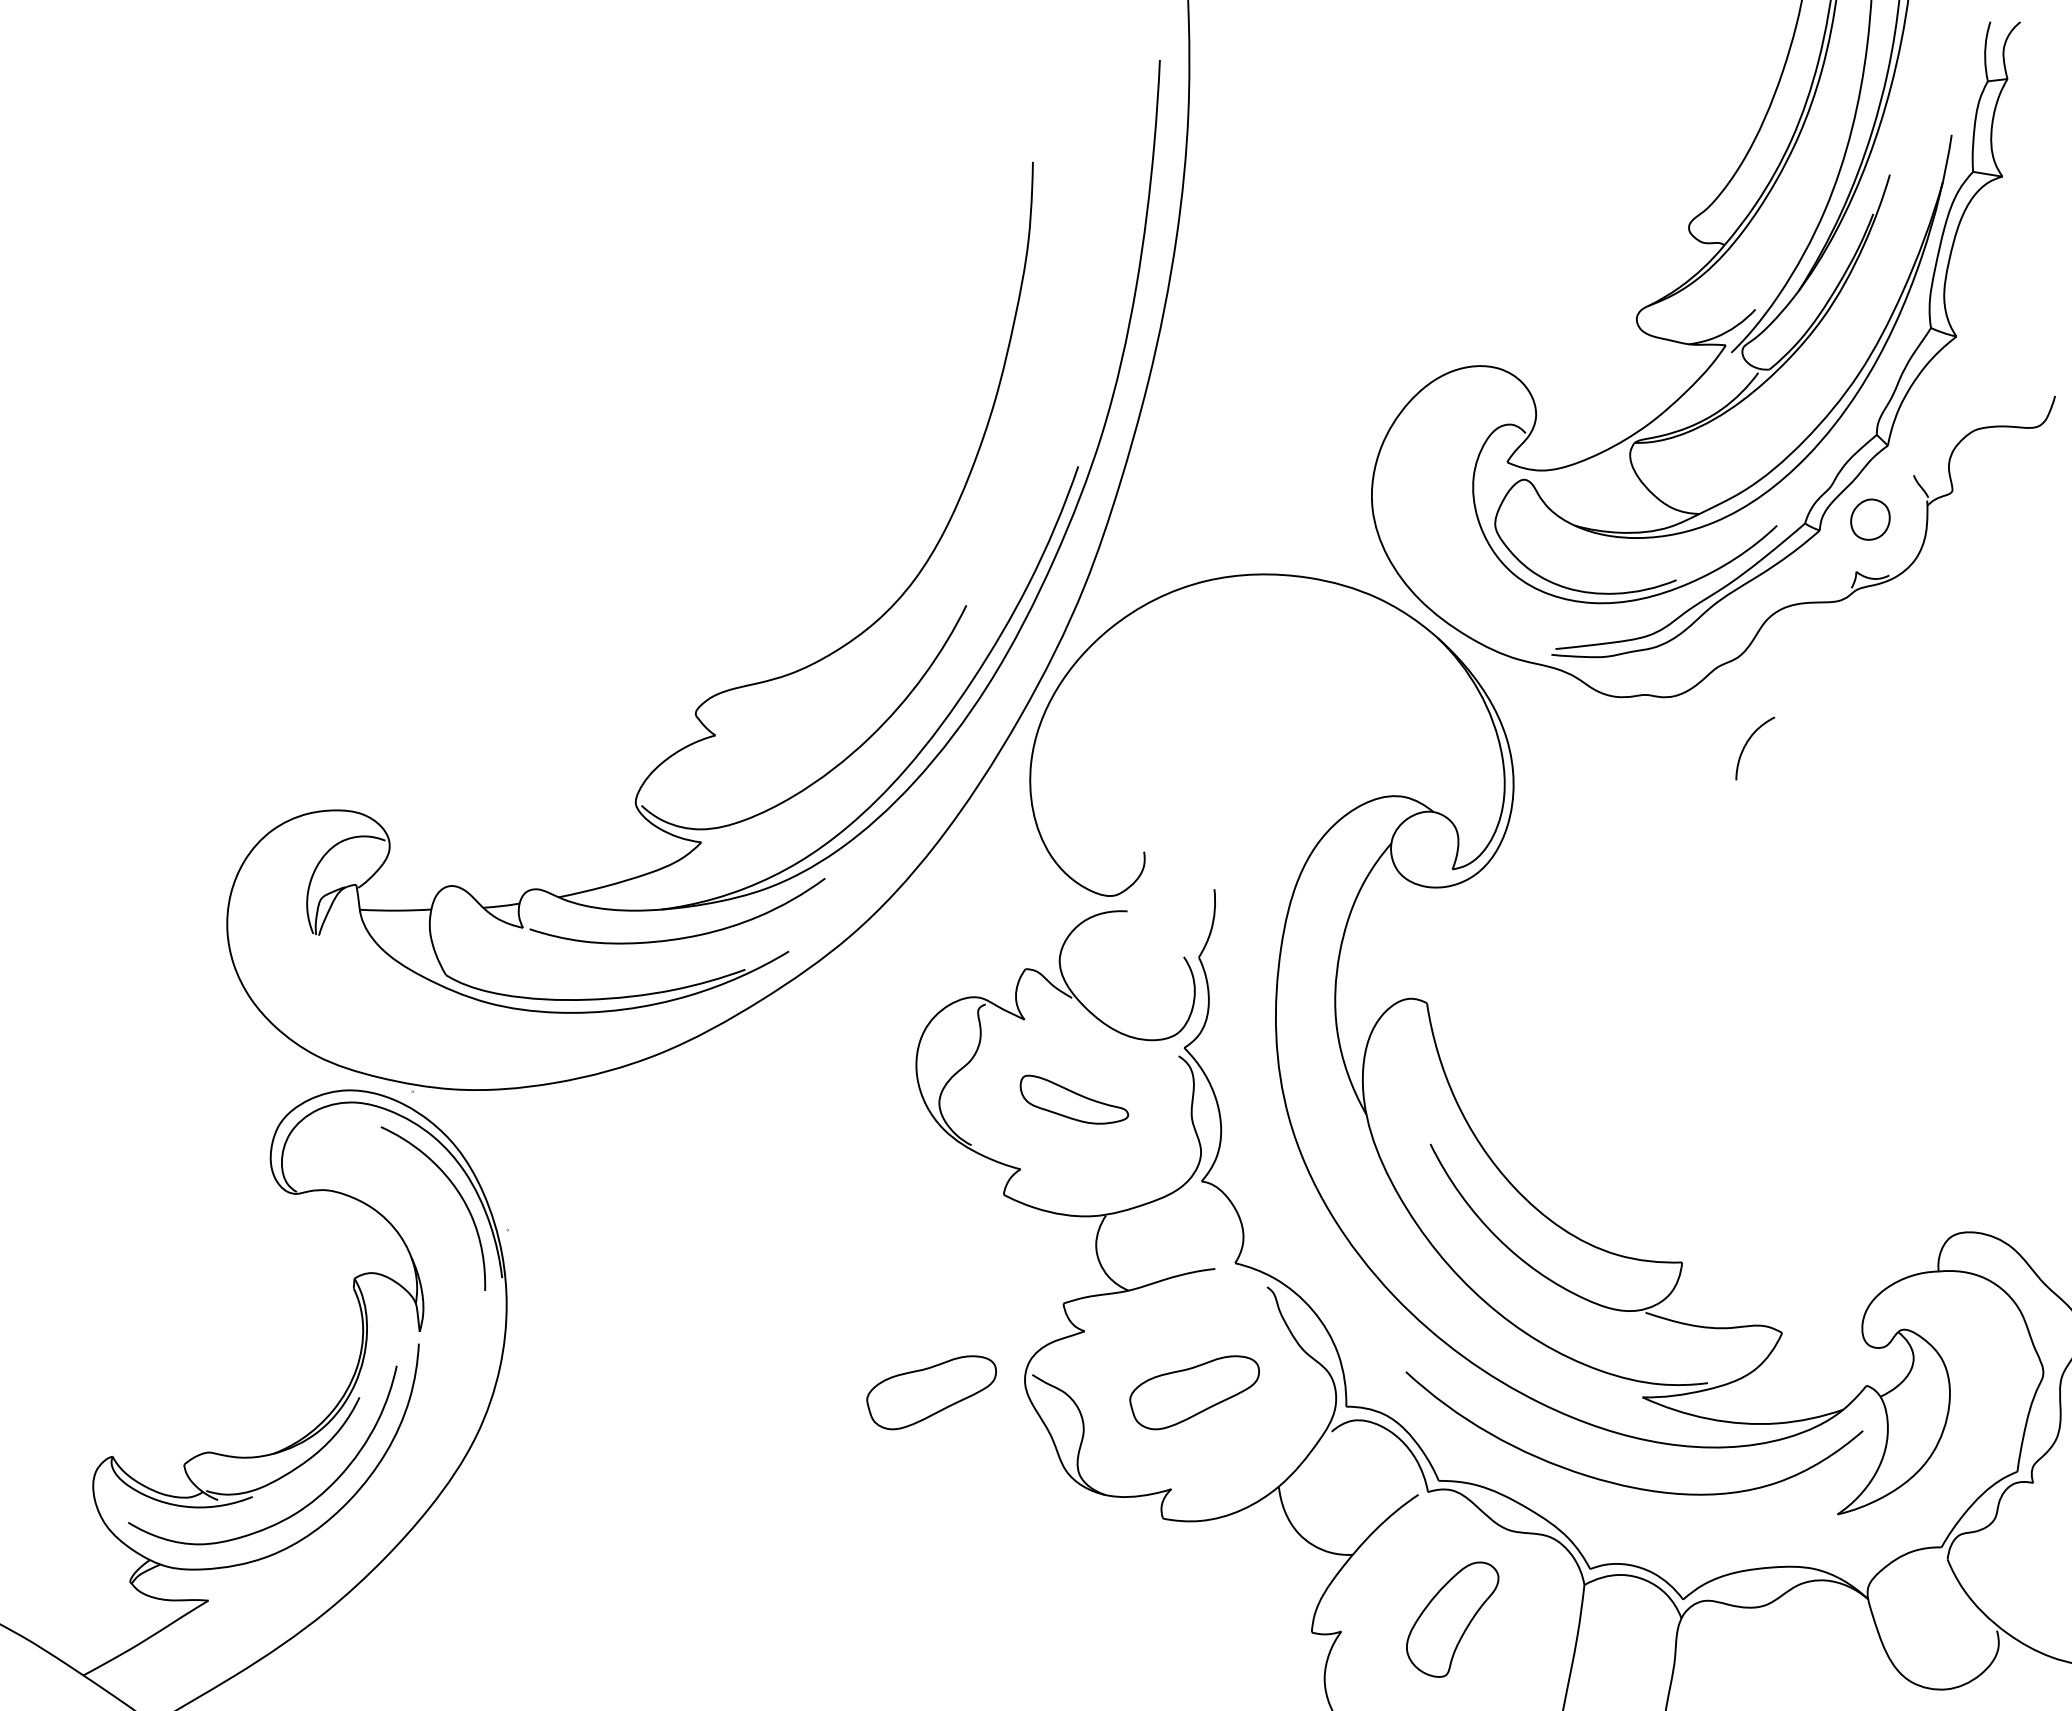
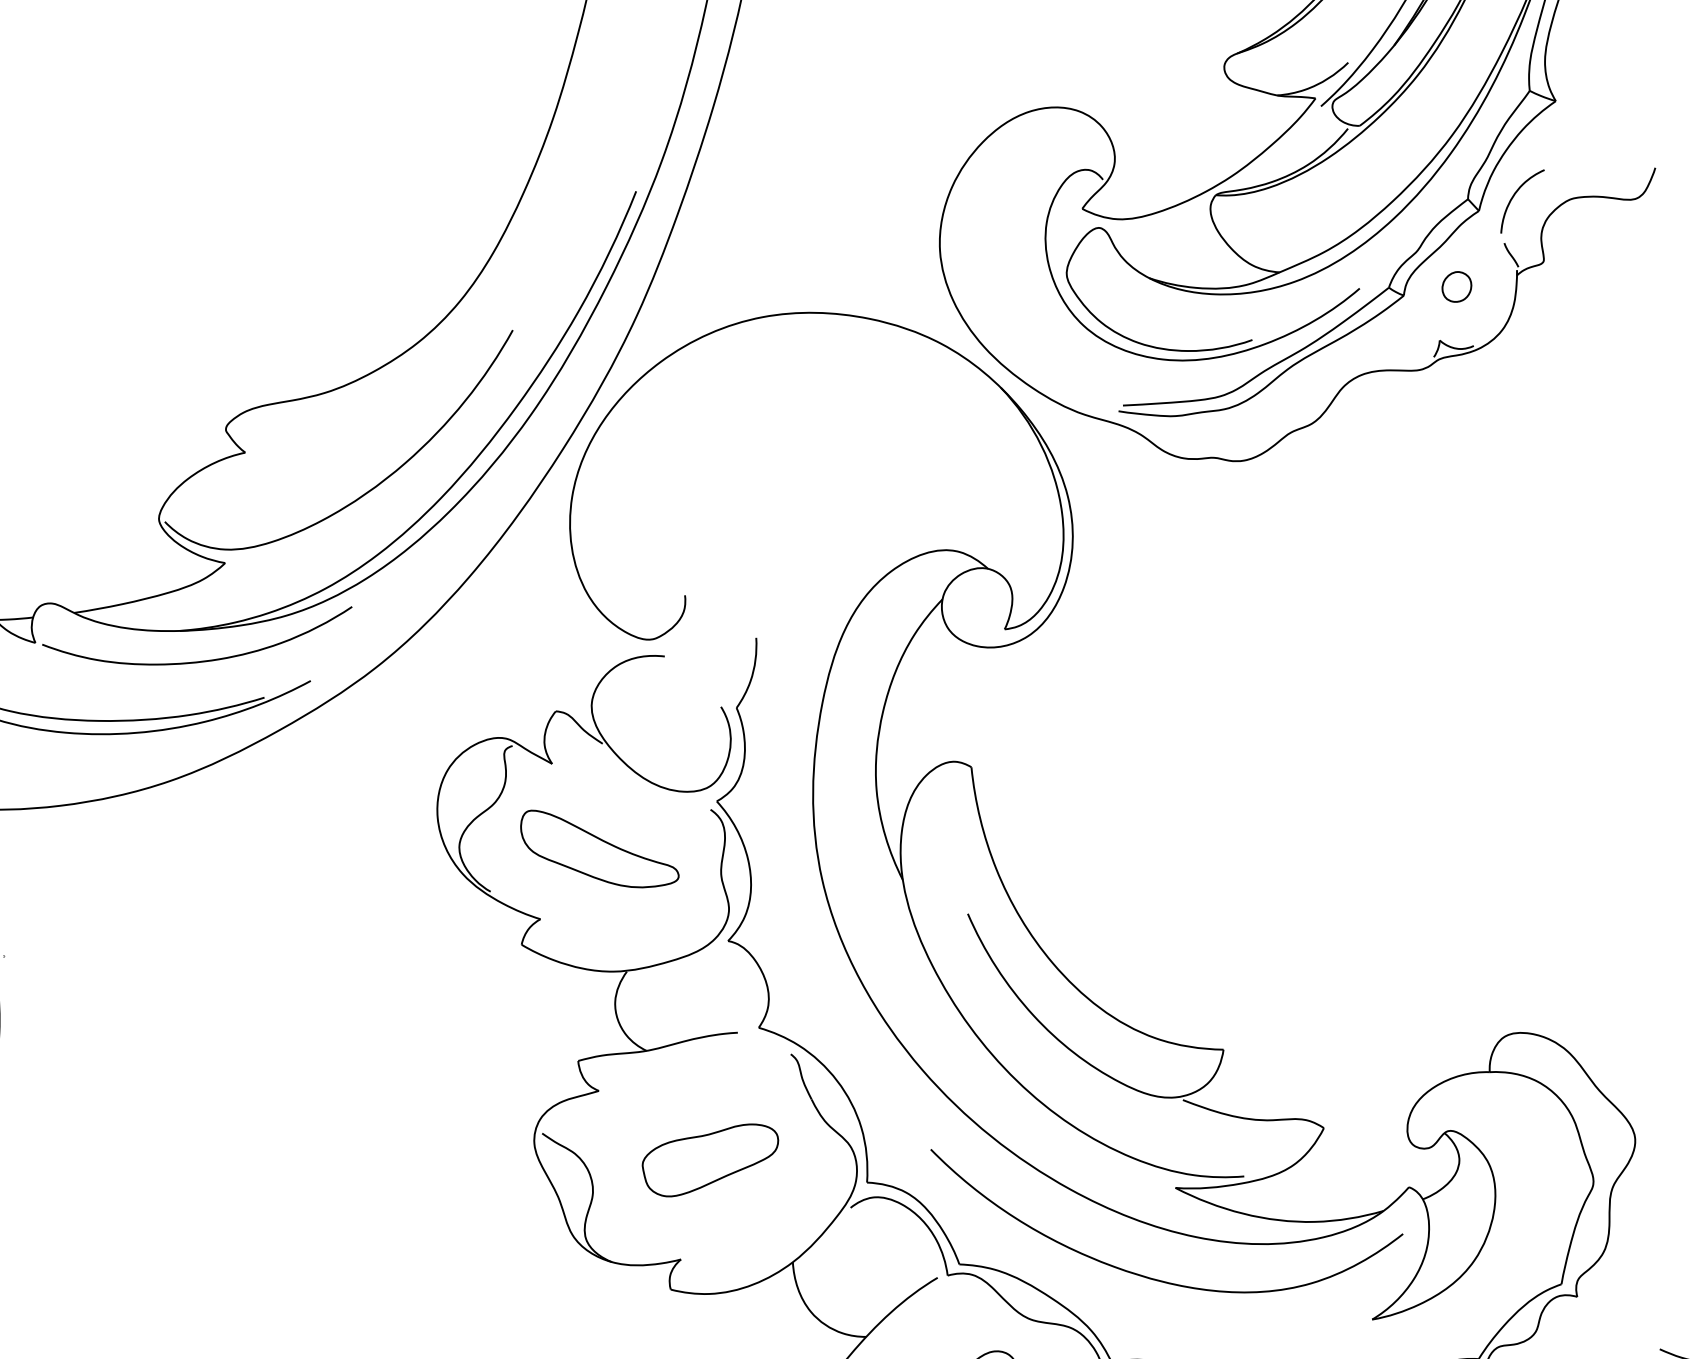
part: (1869, 519) -> (1456, 286), size x0.71
curve: (1748, 742) -> (1515, 194), moved
part: (1074, 1099) -> (600, 849), size x1.43
part: (931, 1392) -> (436, 1146), removed

